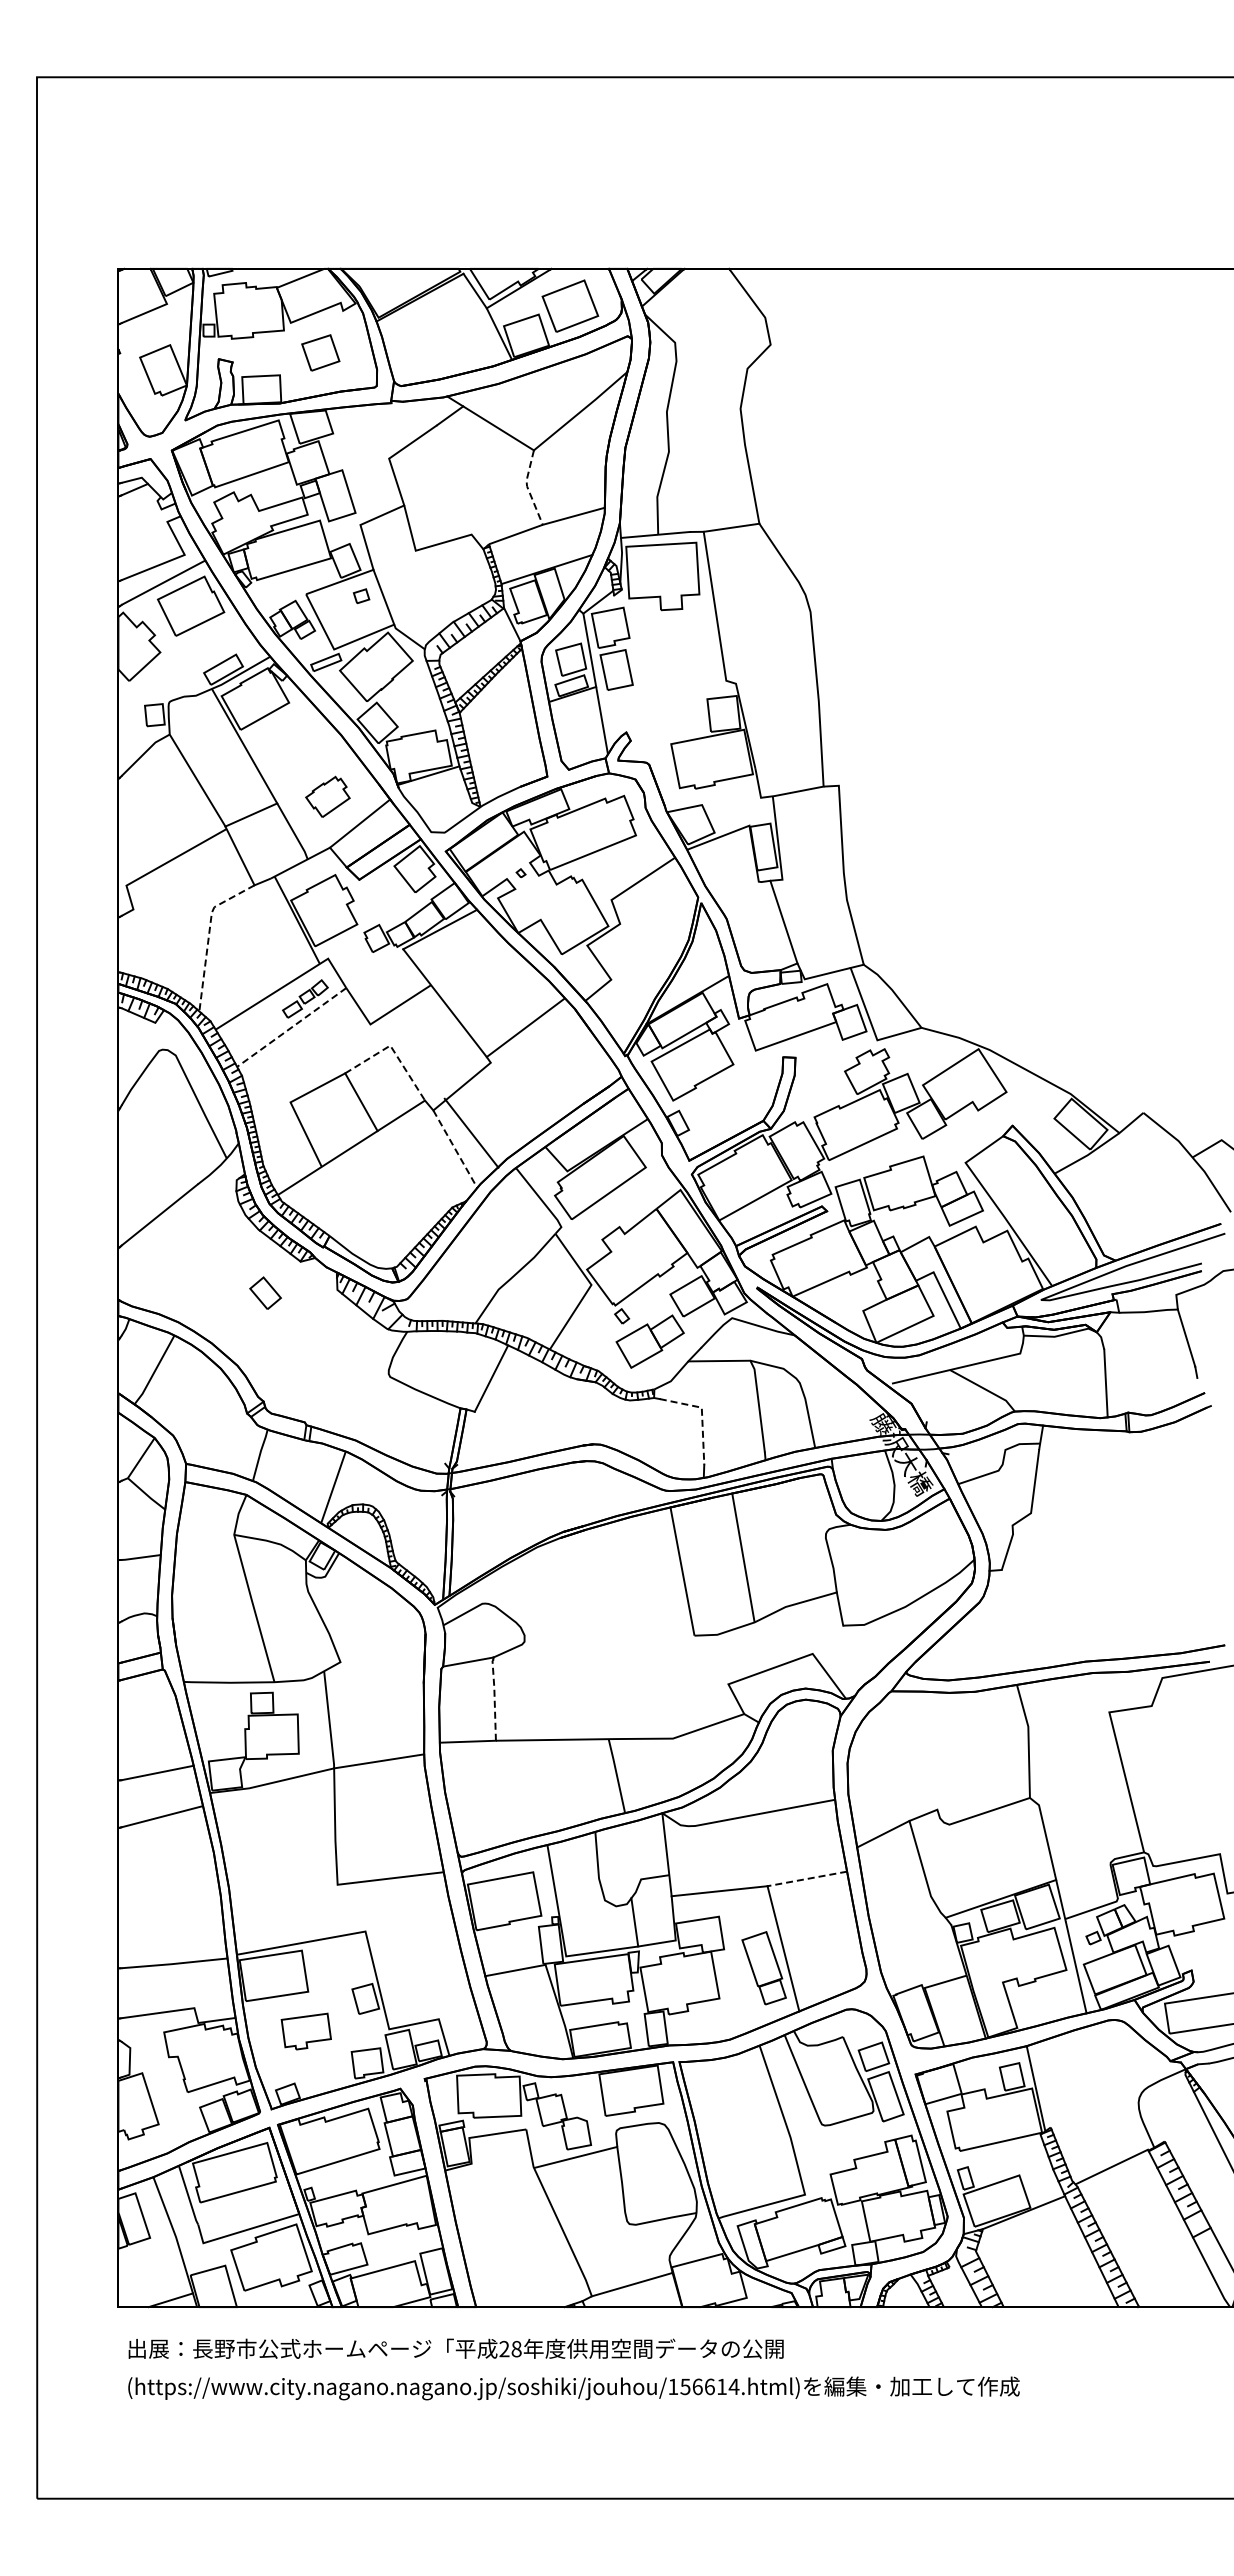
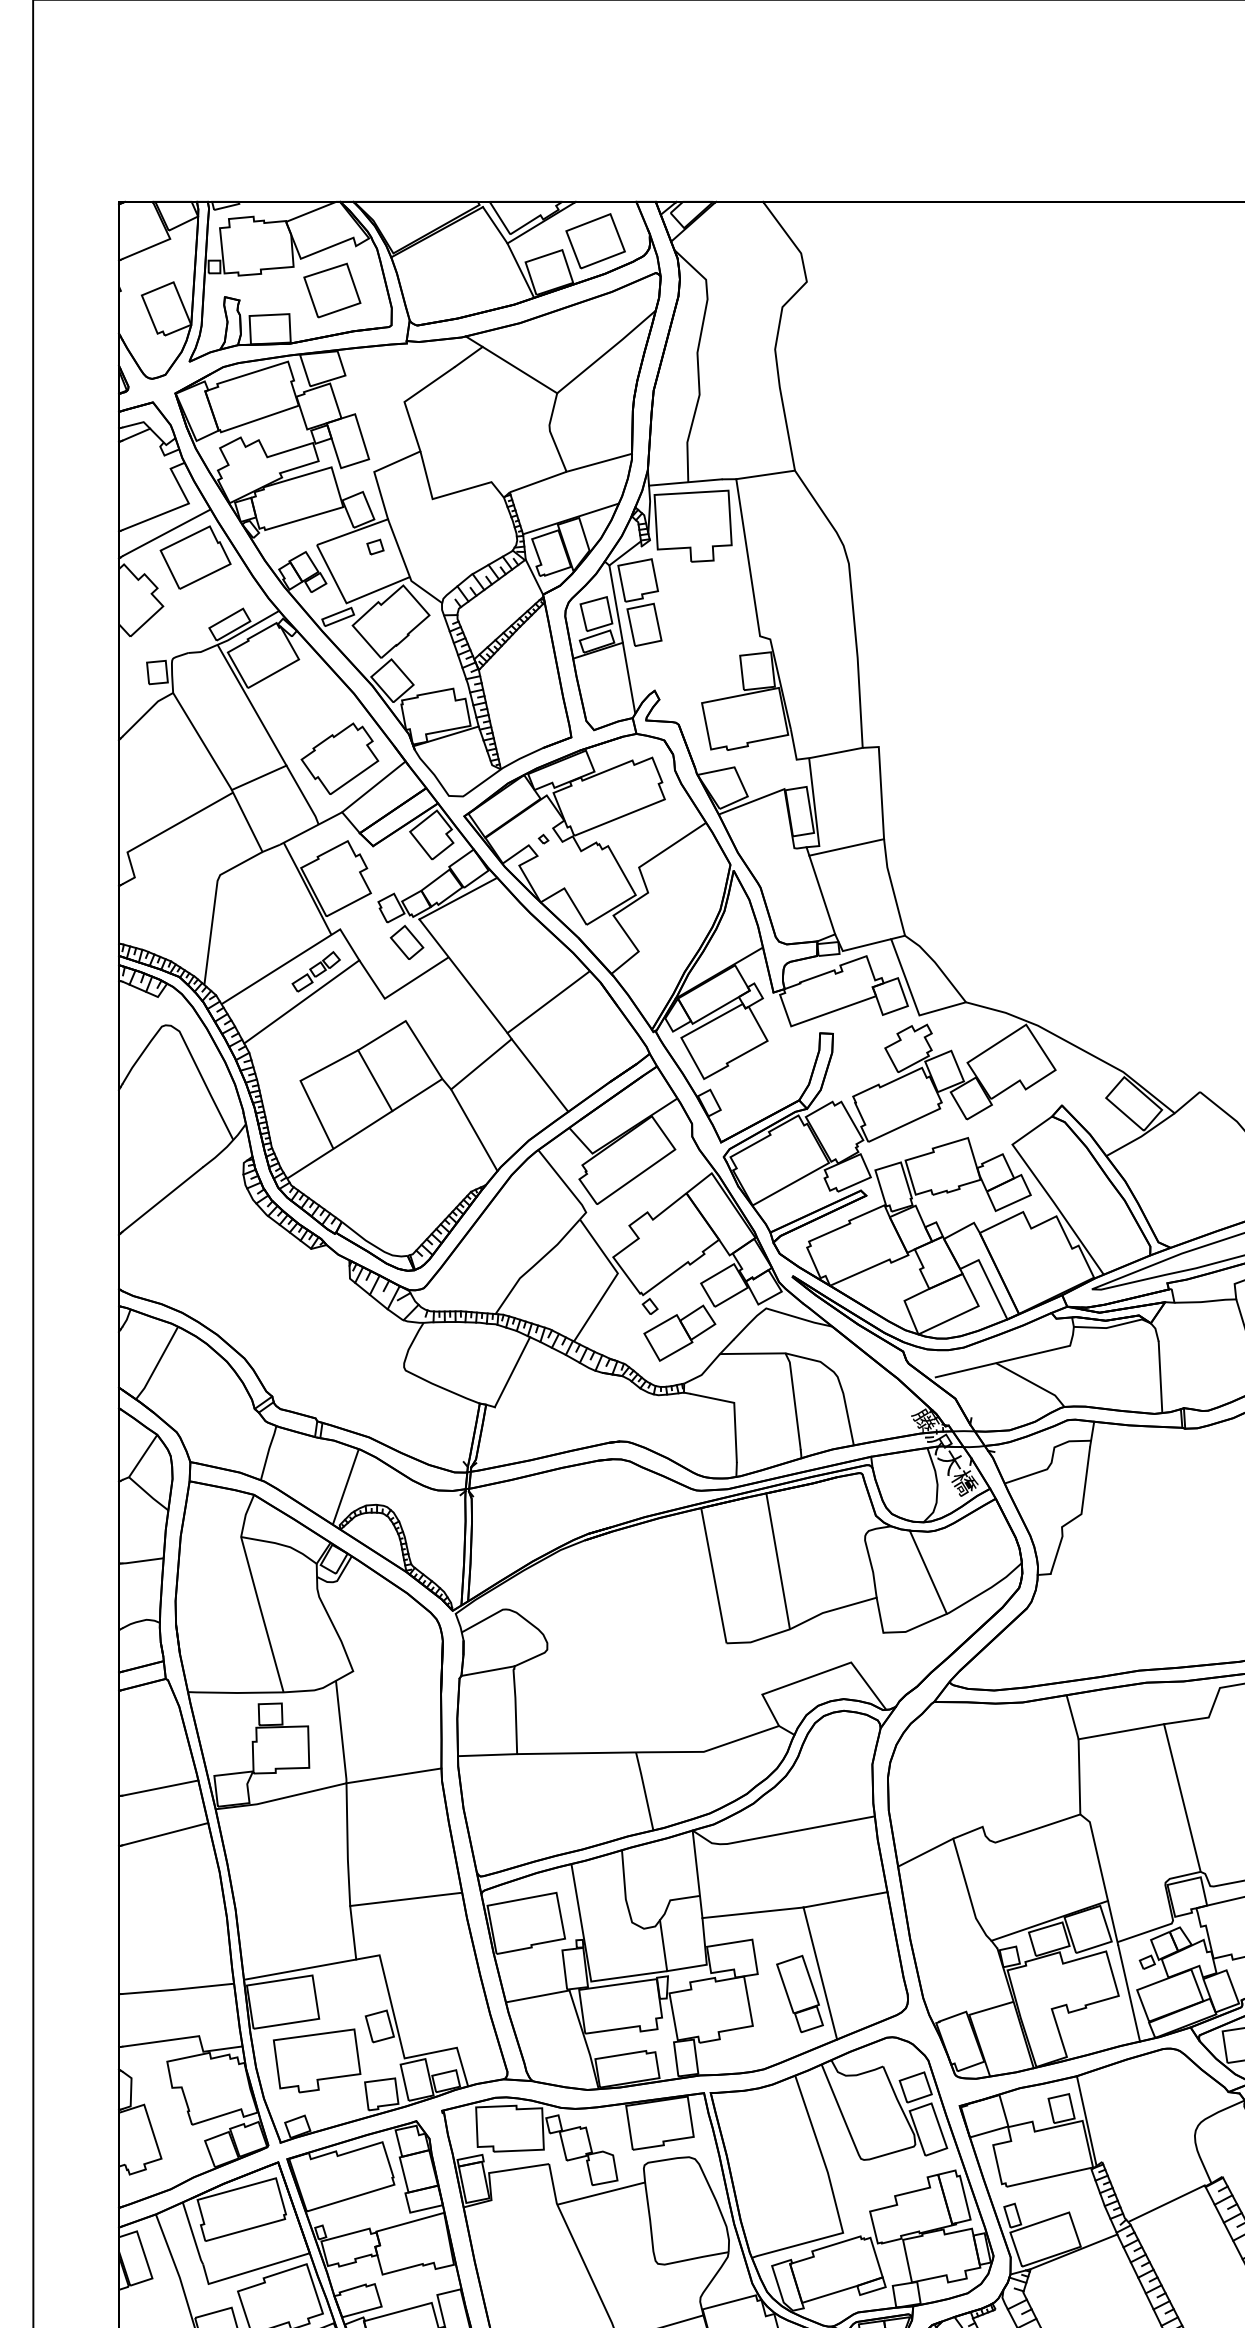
part: (320, 352) -> (332, 290), size x1.43
line: (527, 487) -> (550, 432), dashed -> solid
part: (327, 796) -> (339, 758), size x1.67
line: (808, 880) -> (846, 846), added
line: (209, 935) -> (215, 904), dashed -> solid
line: (291, 1027) -> (301, 1001), dashed -> solid
line: (393, 1050) -> (409, 1026), dashed -> solid
line: (471, 1132) -> (539, 1074), moved
line: (455, 1149) -> (474, 1130), dashed -> solid
part: (265, 1292) -> (407, 941), moved
line: (702, 1414) -> (734, 1410), dashed -> solid
line: (885, 1567) -> (927, 1571), added
line: (494, 1698) -> (515, 1709), dashed -> solid
line: (1068, 1719) -> (1120, 1731), added
line: (806, 1879) -> (844, 1900), dashed -> solid
line: (340, 1909) -> (353, 1932), added
part: (306, 2031) -> (317, 2060), size x1.67

